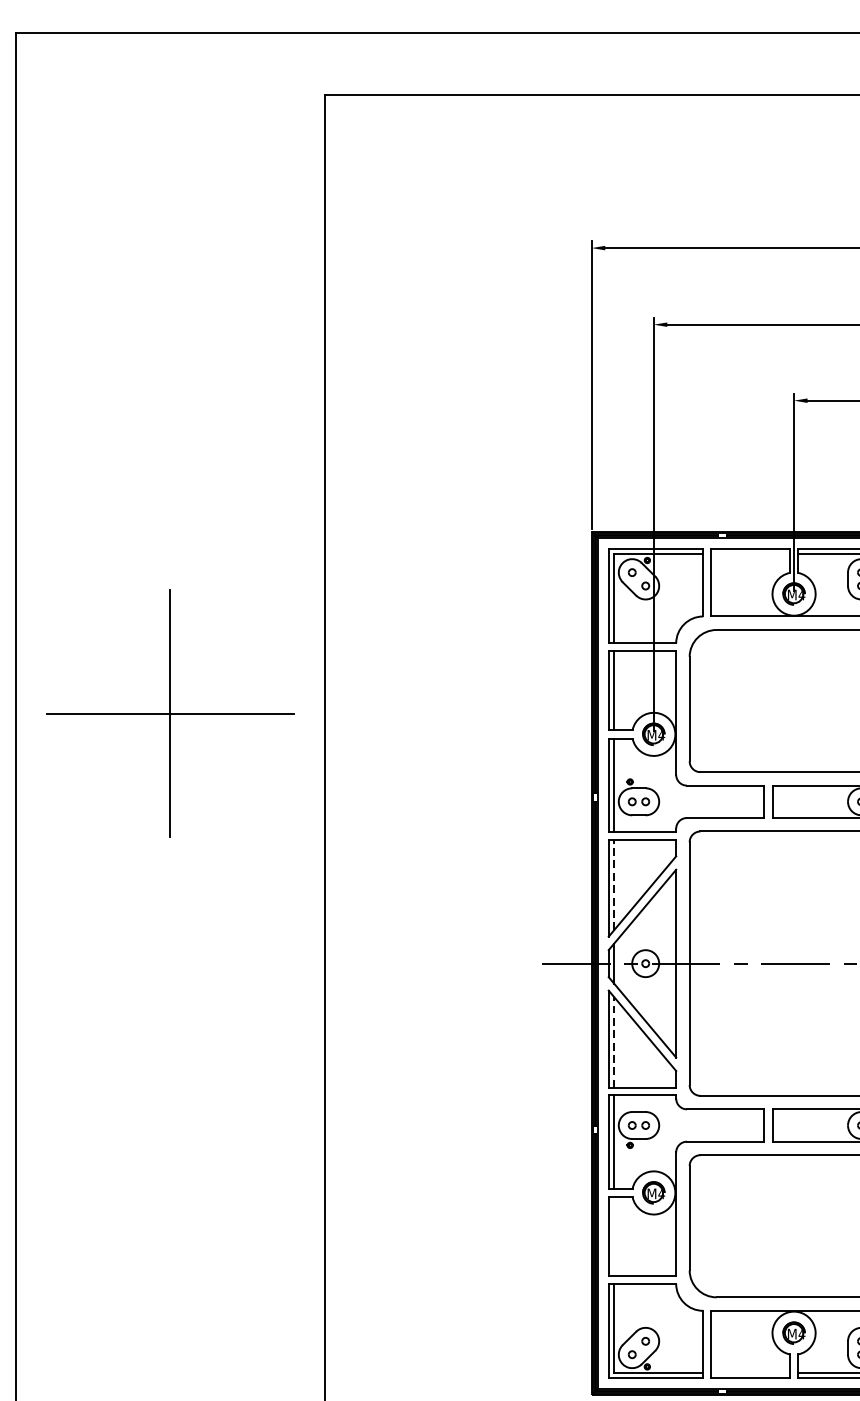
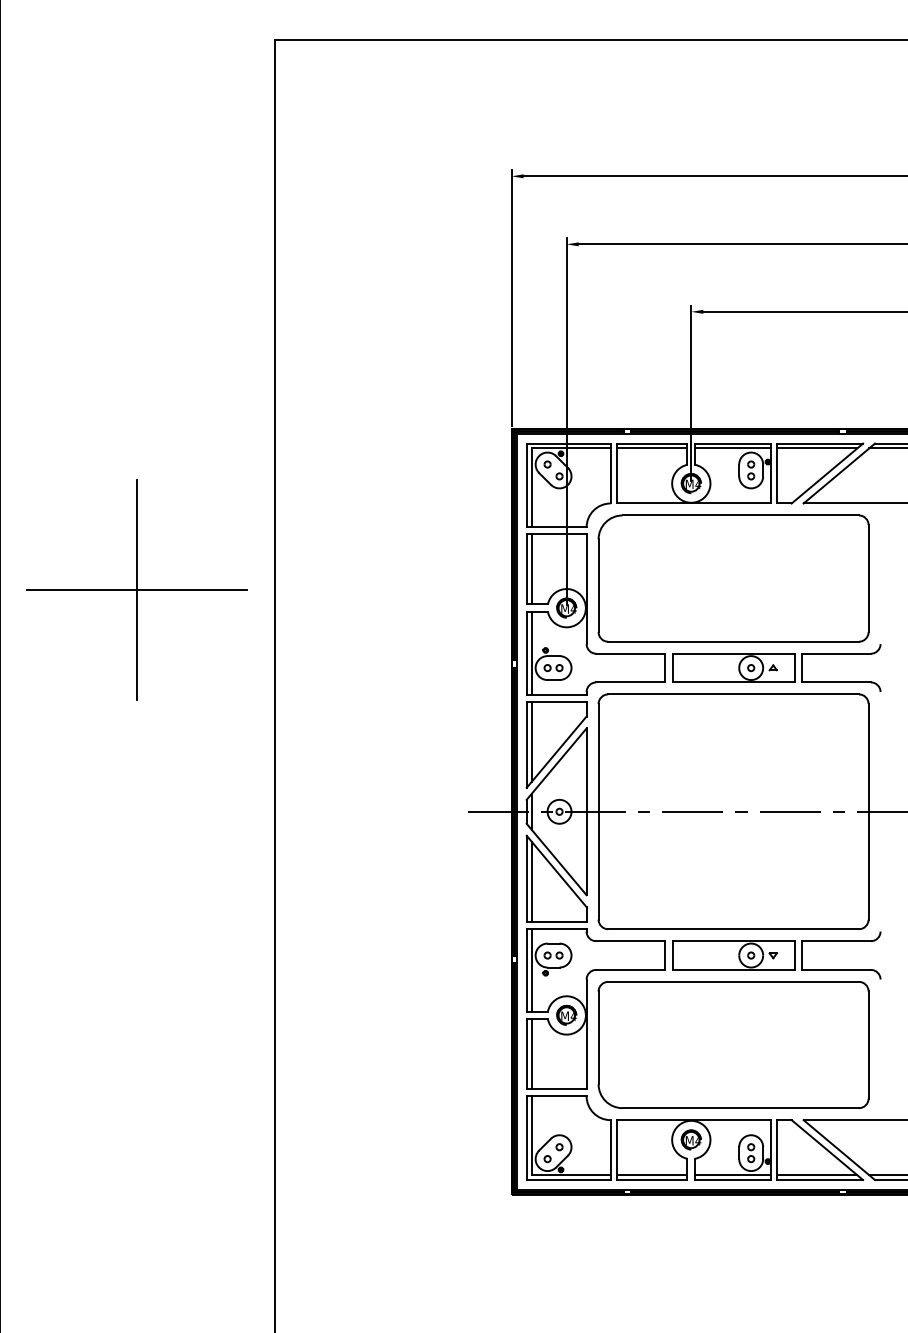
line: (750, 554) -> (652, 448), added
line: (614, 884) -> (531, 741), dashed -> solid
line: (614, 1042) -> (531, 881), dashed -> solid
line: (614, 1236) -> (531, 1054), added
line: (750, 1373) -> (652, 1175), added

